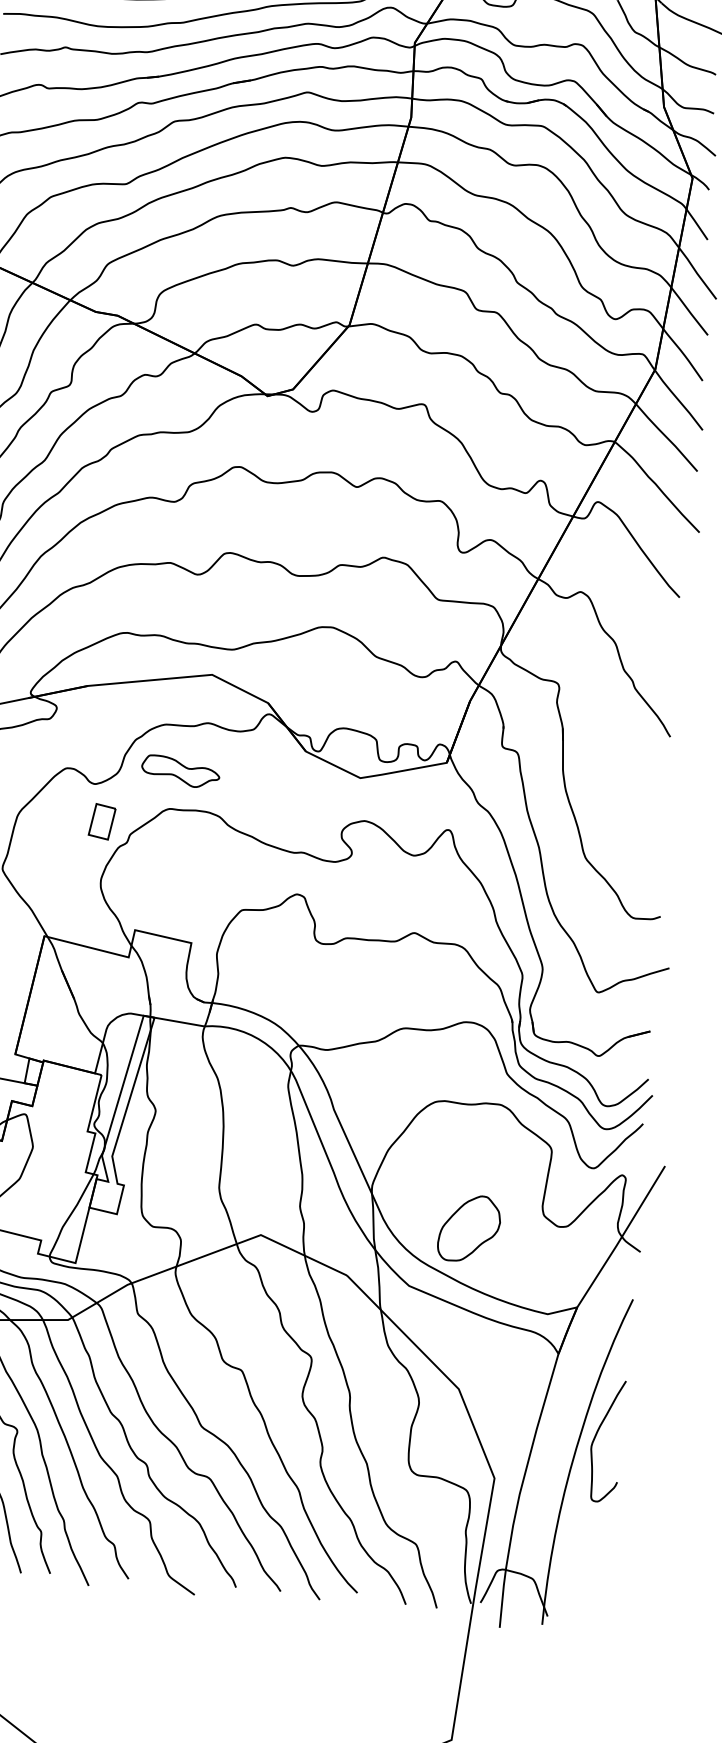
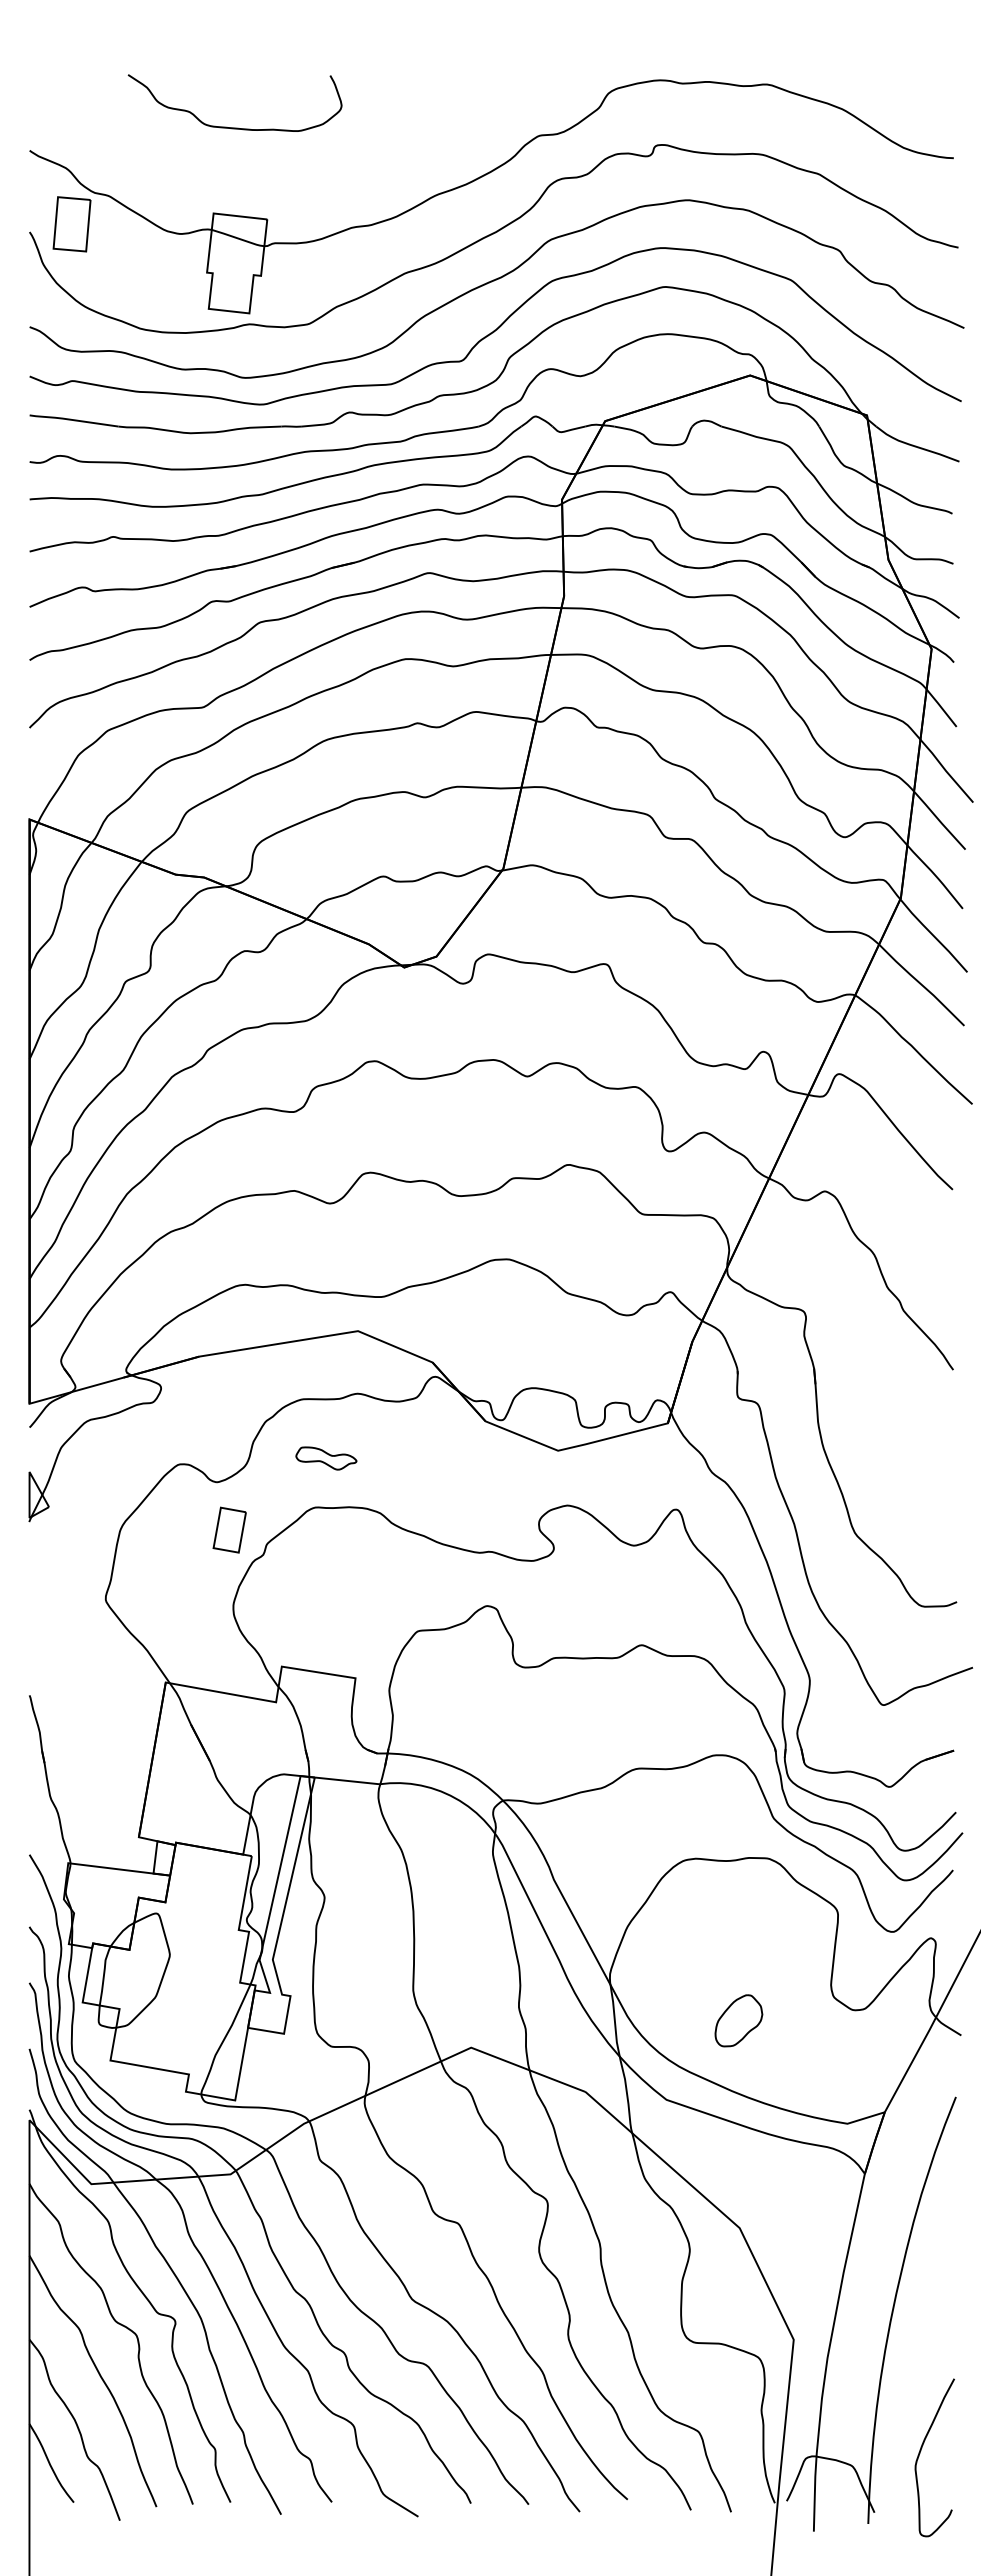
part: (180, 771) -> (326, 1458), size x0.6
part: (469, 1228) -> (738, 2020), size x0.6
curve: (596, 1435) -> (921, 2451), moved

